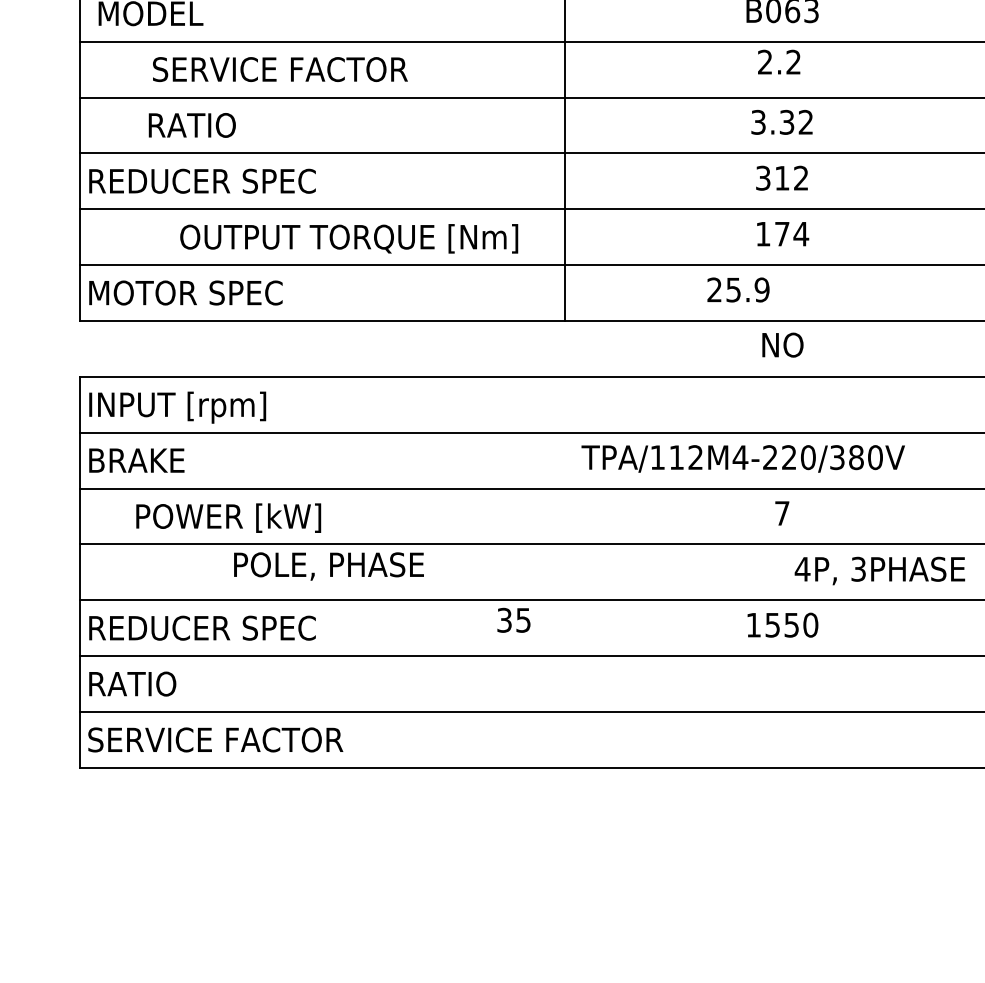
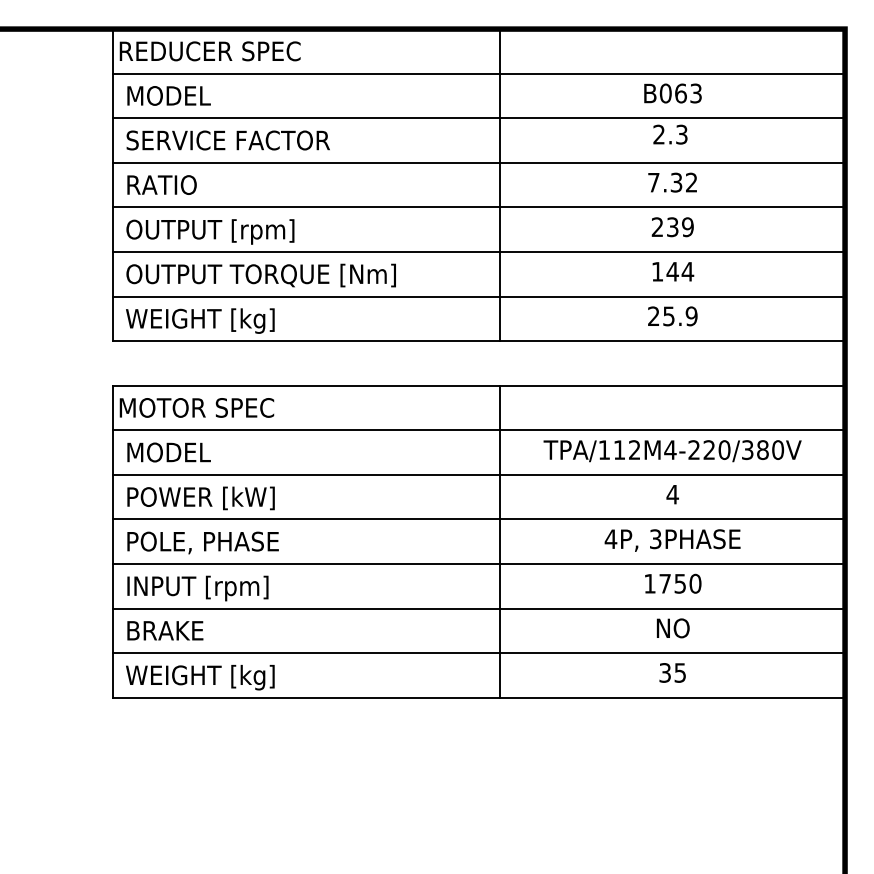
text: (793, 62) -> (681, 134), 2.2 -> 2.3
text: (279, 69) -> (227, 140), moved
text: (758, 122) -> (653, 182), 3.32 -> 7.32
text: (191, 124) -> (161, 184), moved
text: (781, 178) -> (672, 227), 312 -> 239
text: (201, 183) -> (209, 231), REDUCER SPEC -> OUTPUT [rpm]
text: (781, 233) -> (672, 271), 174 -> 144
text: (348, 238) -> (260, 275), moved
text: (738, 290) -> (672, 316), moved
text: (185, 295) -> (196, 320), MOTOR SPEC -> WEIGHT [kg]
text: (781, 345) -> (672, 628), moved
text: (187, 407) -> (198, 410), INPUT [rpm] -> MOTOR SPEC
text: (743, 459) -> (672, 451), moved
text: (145, 460) -> (164, 452), BRAKE -> MODEL
text: (781, 513) -> (672, 494), 7 -> 4
text: (227, 518) -> (200, 498), moved
text: (328, 565) -> (202, 542), moved
text: (879, 570) -> (672, 540), moved
line: (565, 572) -> (499, 541), added
text: (513, 619) -> (672, 672), moved
text: (771, 624) -> (664, 583), 1550 -> 1750
text: (201, 631) -> (209, 588), REDUCER SPEC -> INPUT [rpm]
text: (141, 683) -> (161, 630), RATIO -> BRAKE
text: (215, 742) -> (220, 677), SERVICE FACTOR -> WEIGHT [kg]

